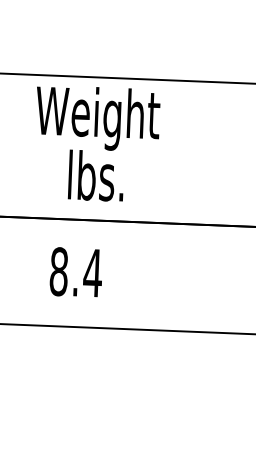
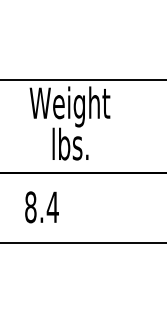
text: (75, 272) -> (41, 207), moved

